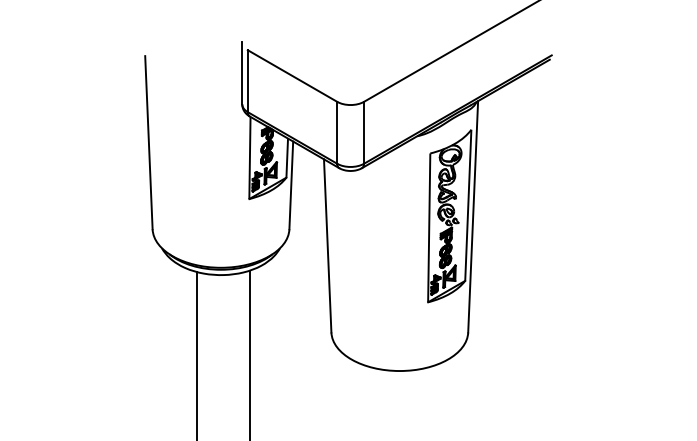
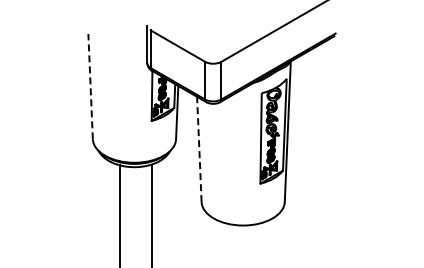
line: (148, 142) -> (90, 86), solid -> dashed
line: (327, 245) -> (199, 149), solid -> dashed

